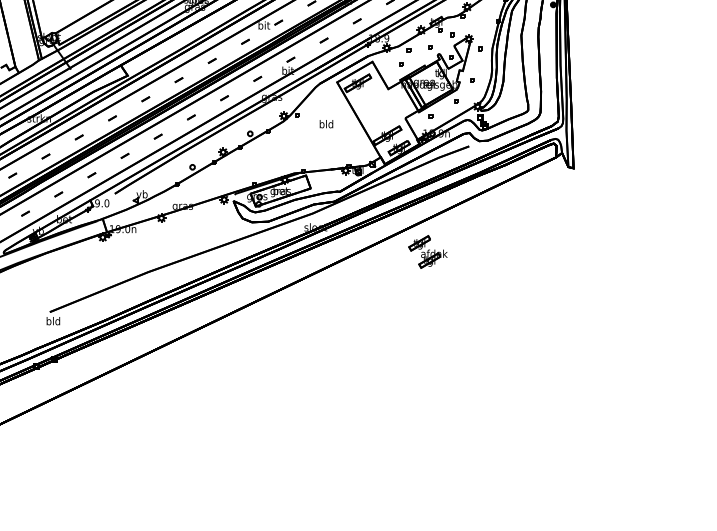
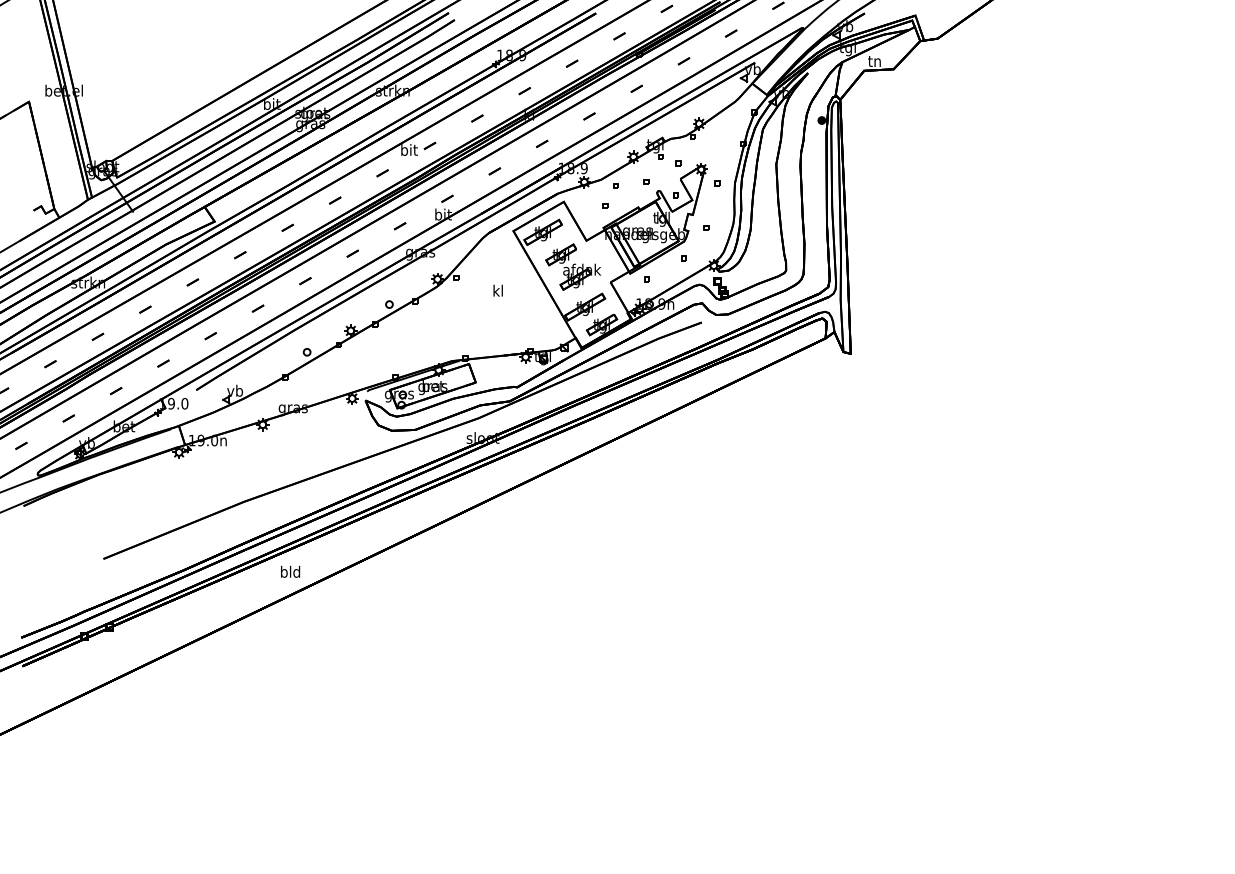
text: (325, 123) -> (497, 290), bld -> kl
part: (428, 251) -> (573, 266), moved
text: (53, 320) -> (290, 571), moved

